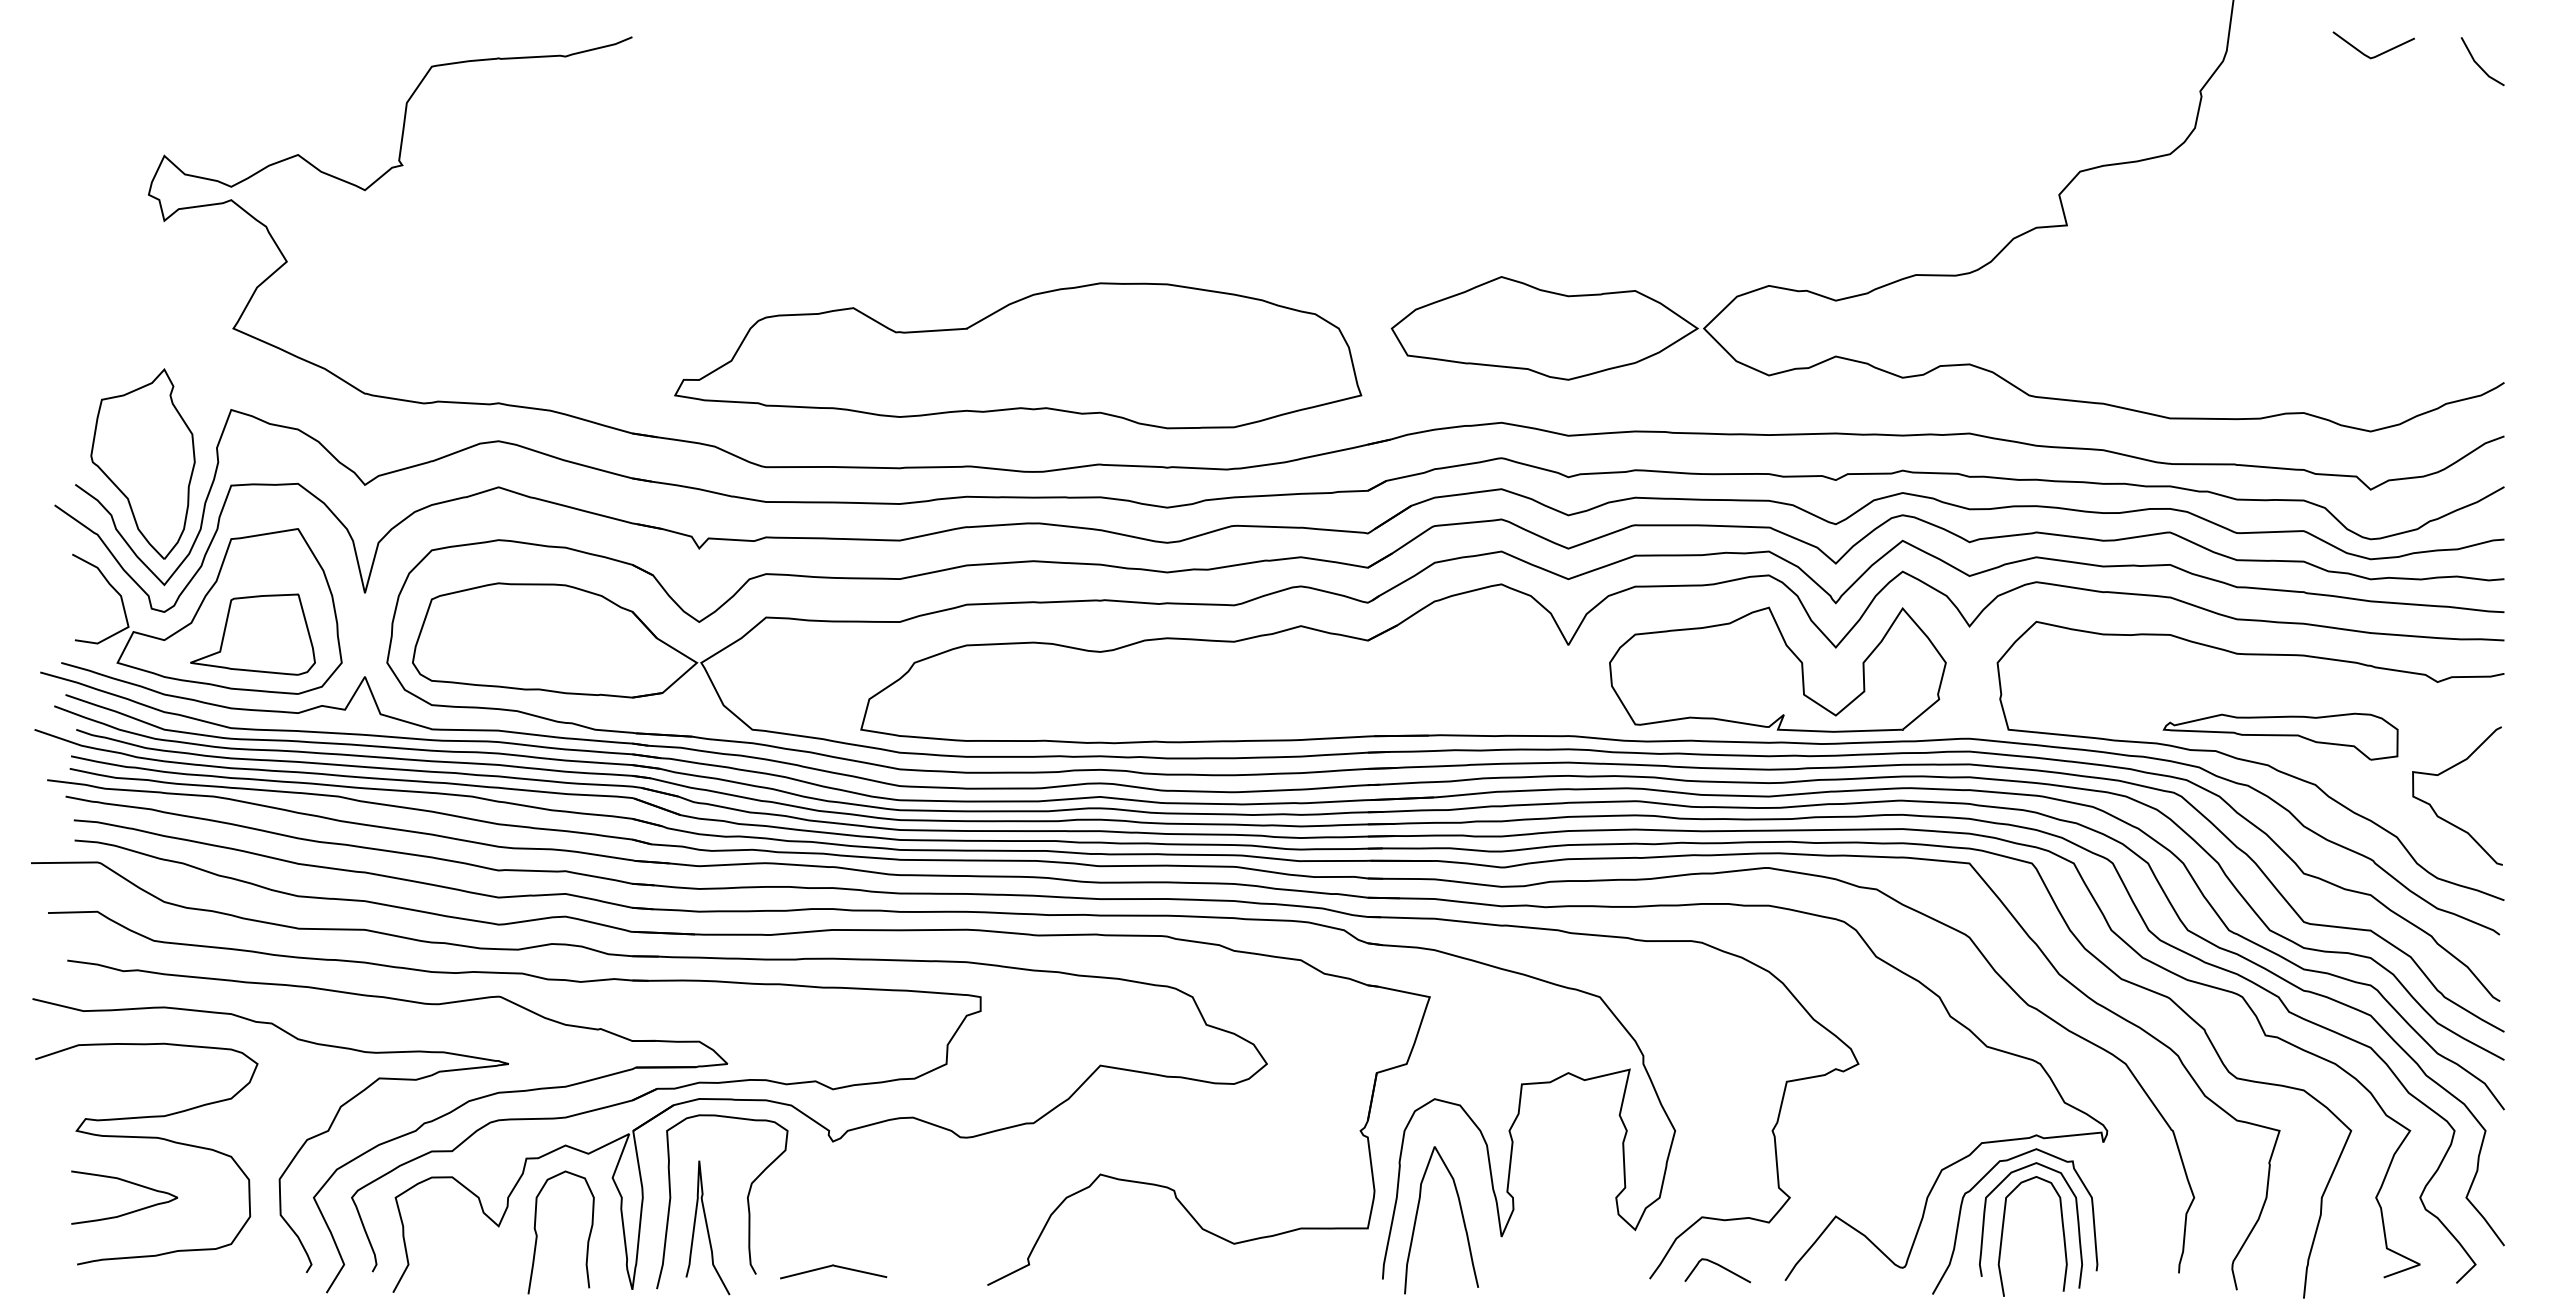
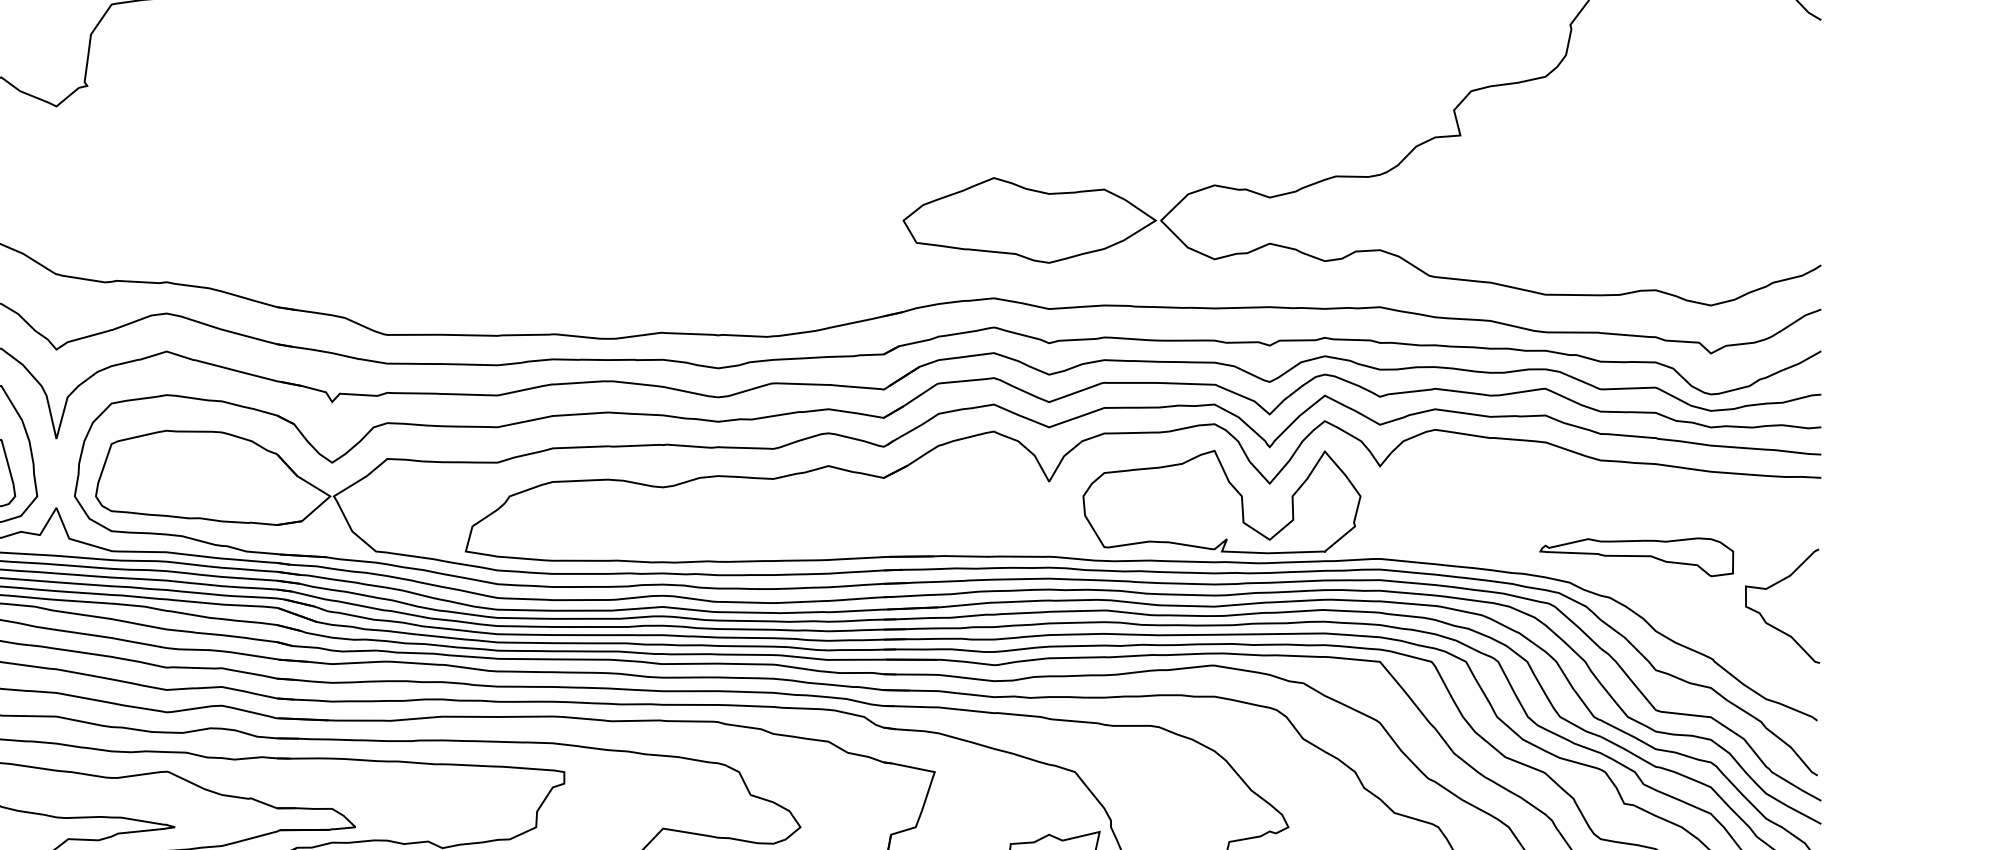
part: (1018, 355) -> (595, 242), removed
curve: (2250, 760) -> (1611, 576), removed

